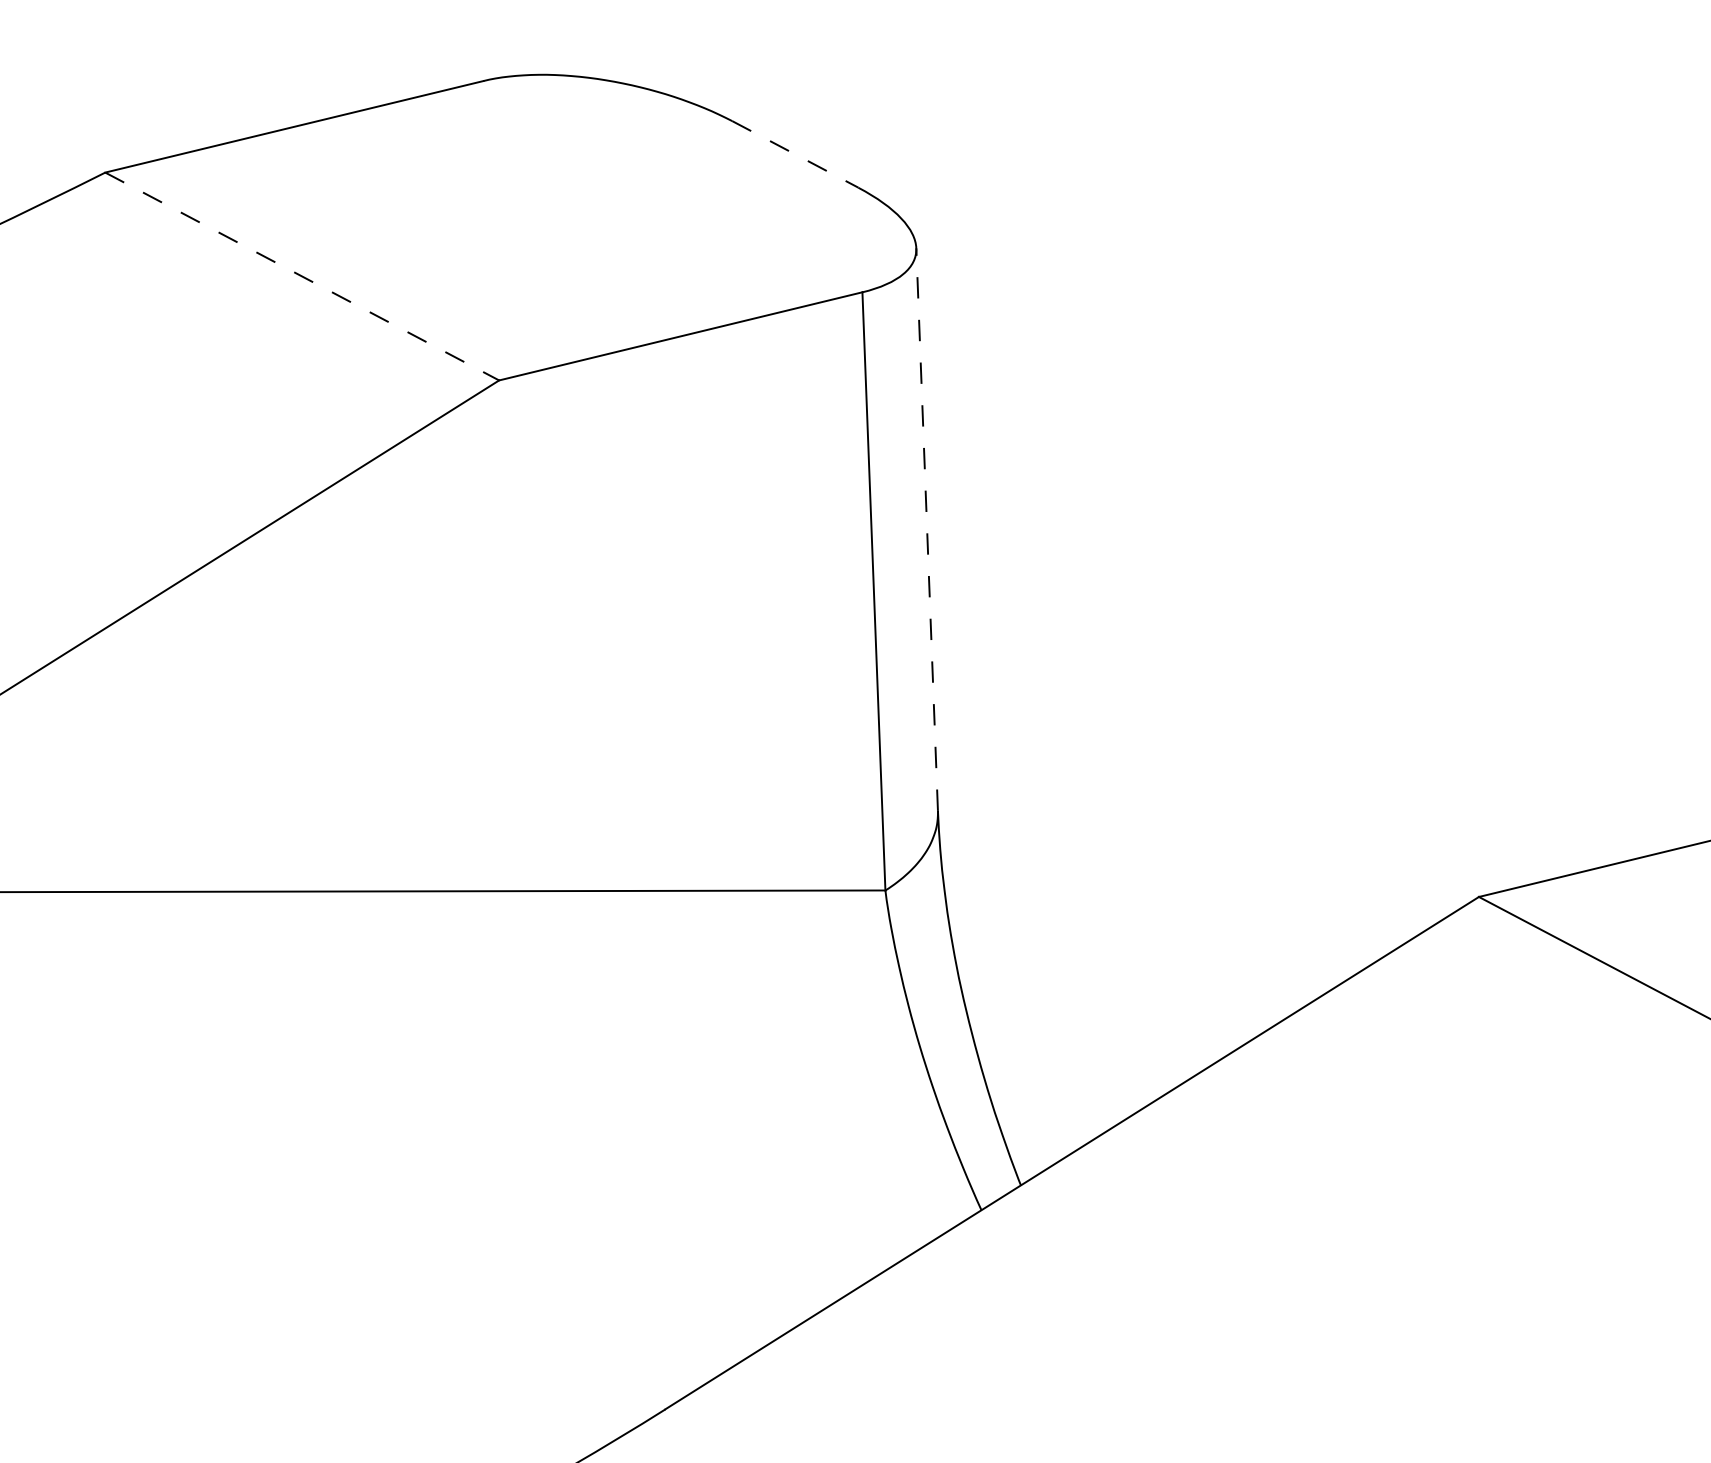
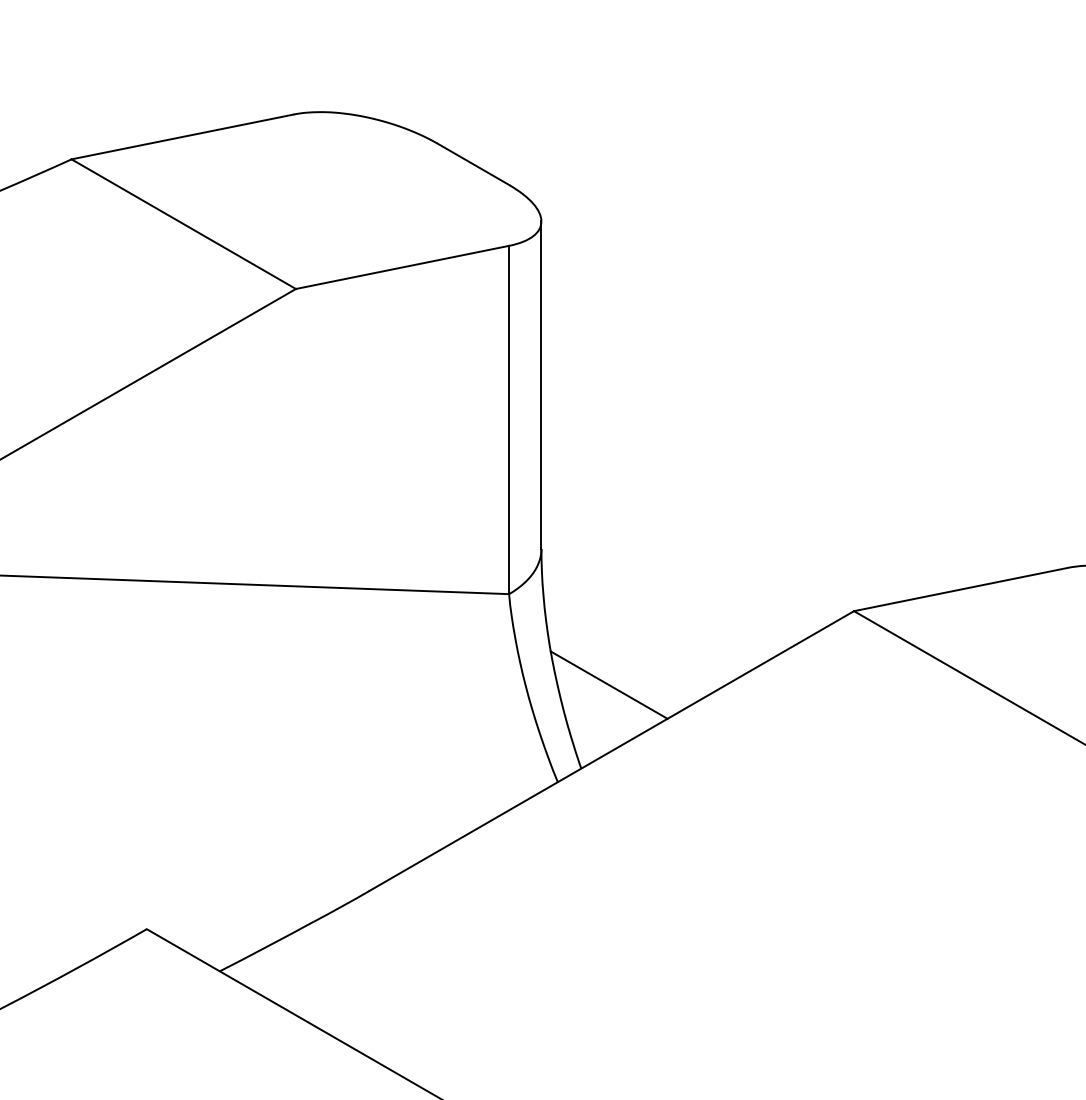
line: (795, 154) -> (473, 164), dashed -> solid
line: (301, 277) -> (183, 224), dashed -> solid
line: (927, 529) -> (541, 385), dashed -> solid
line: (1062, 1039) -> (608, 684), added

